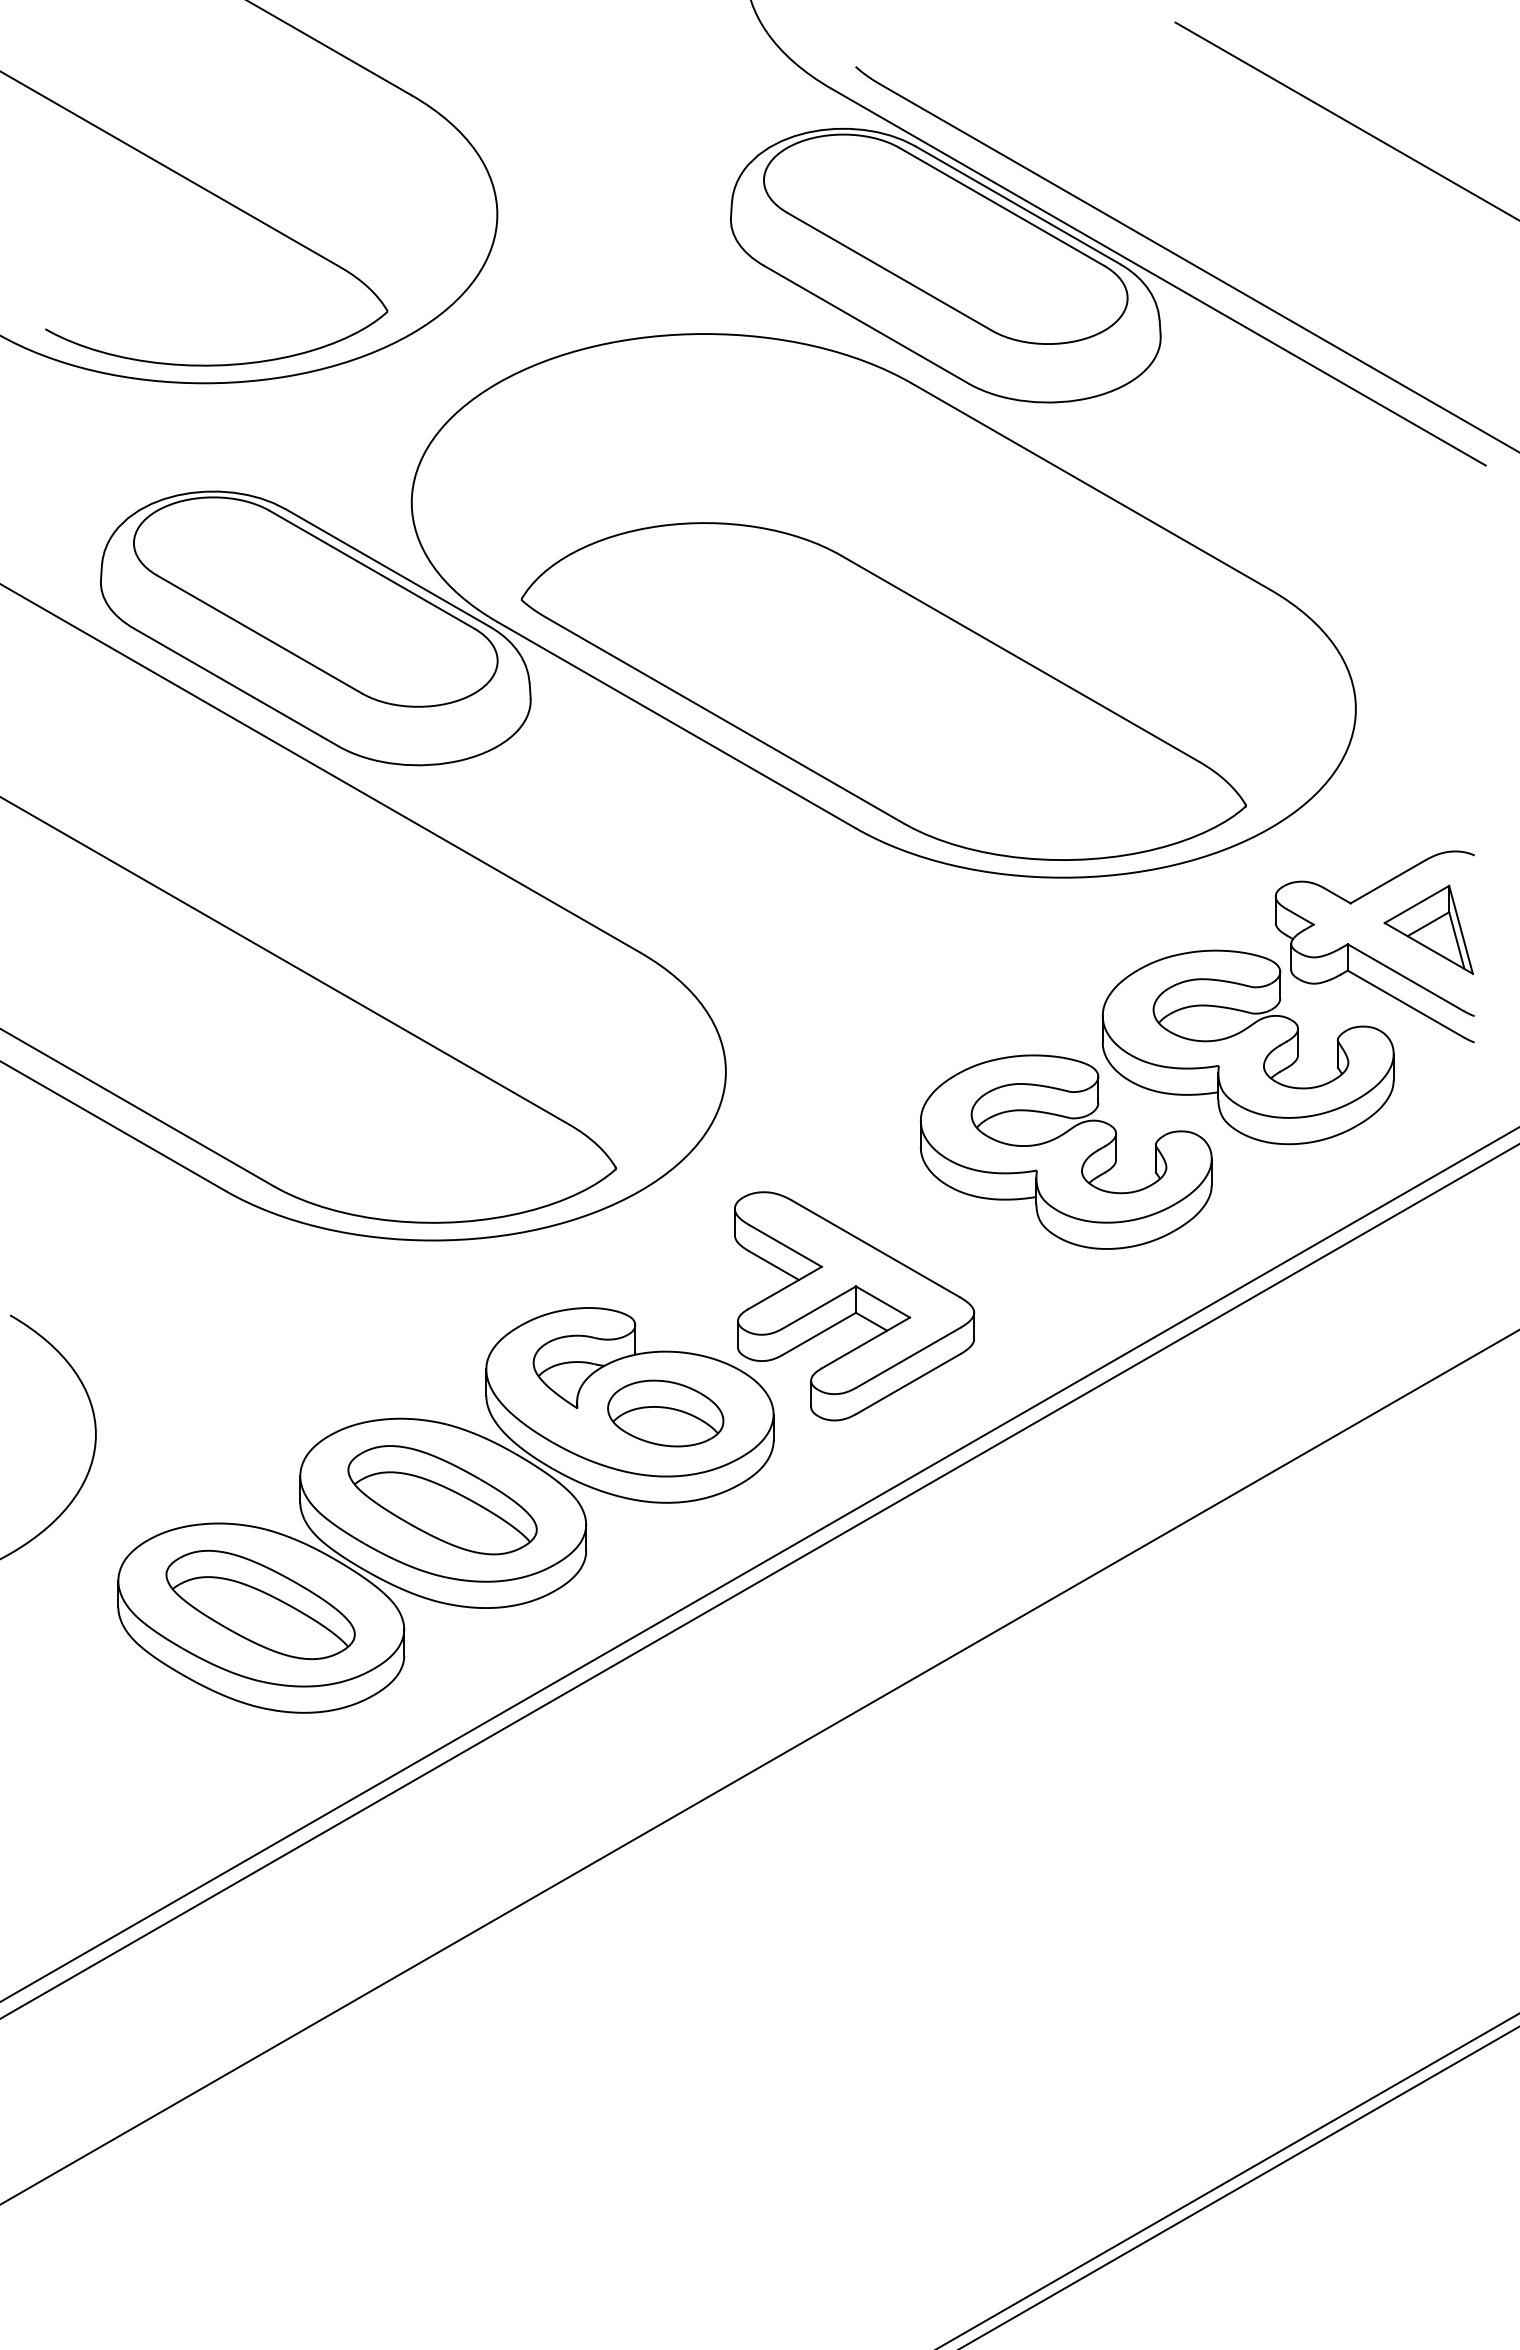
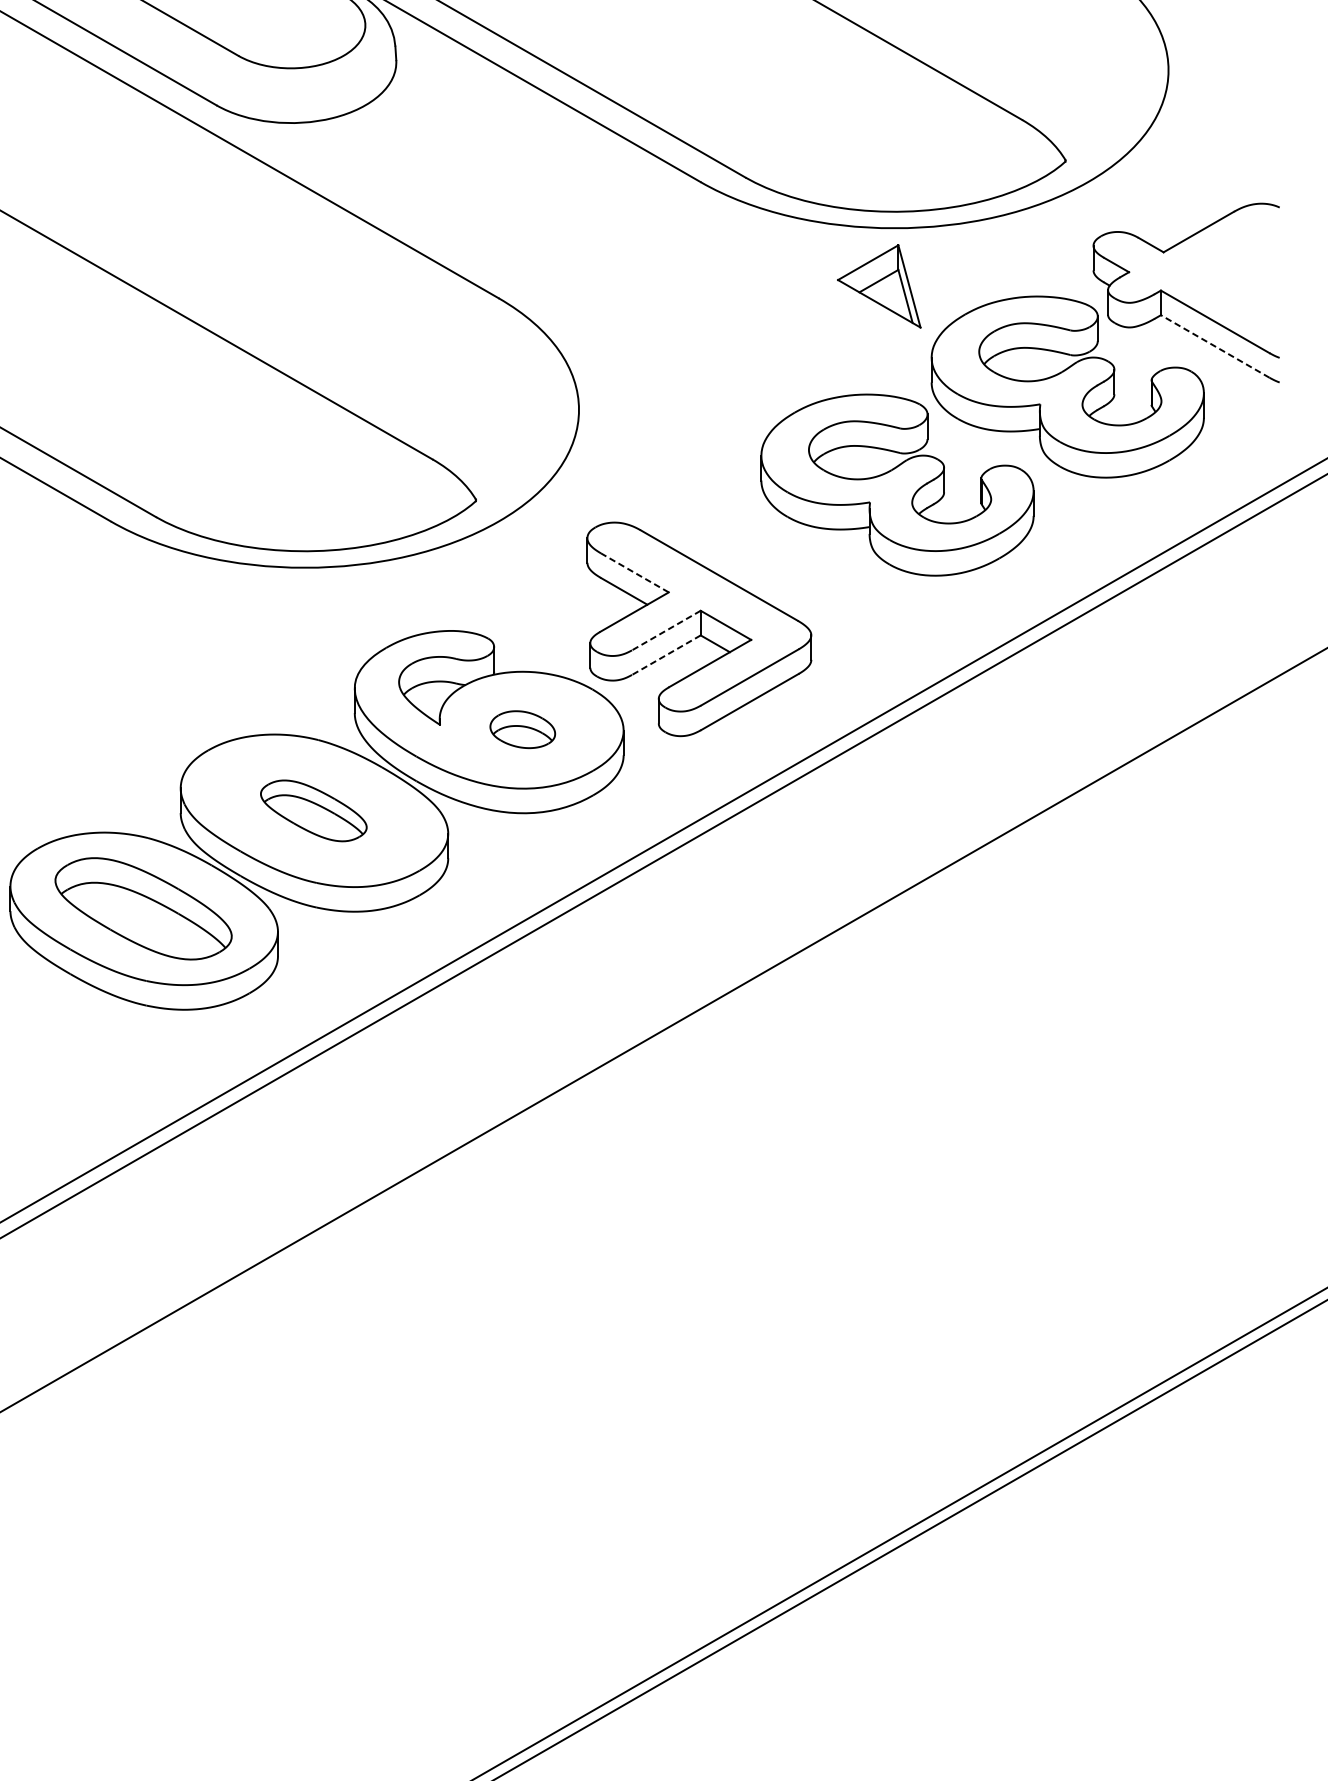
part: (1428, 929) -> (879, 286), moved
line: (1405, 1004) -> (1214, 346), solid -> dashed
line: (785, 1246) -> (634, 573), solid -> dashed
line: (818, 1307) -> (665, 630), solid -> dashed
line: (818, 1334) -> (665, 655), solid -> dashed
part: (665, 1413) -> (522, 729), size x0.6
part: (442, 1500) -> (313, 811), size x0.6

